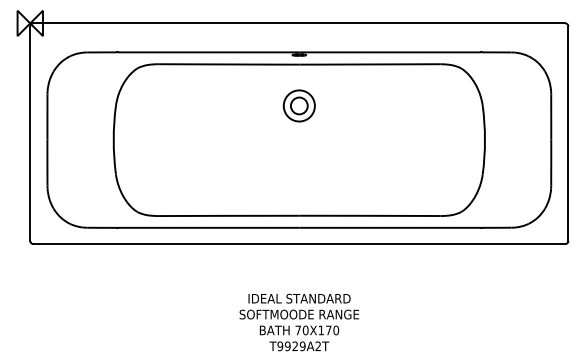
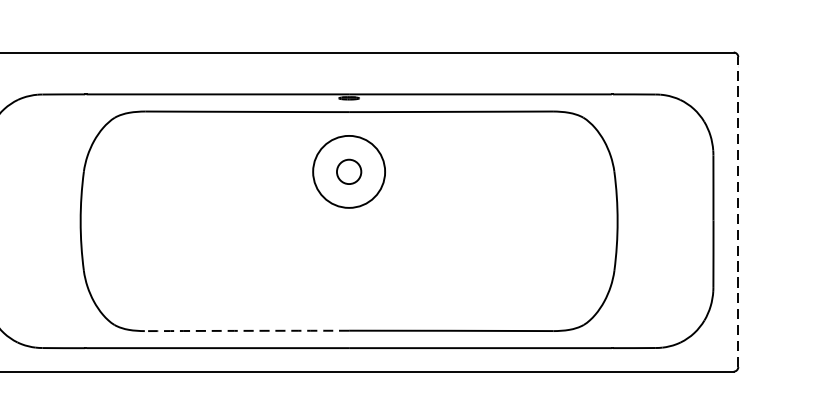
circle: (298, 105) -> (347, 171), size x1.6
line: (568, 133) -> (738, 211), solid -> dashed
arc: (228, 215) -> (246, 330), solid -> dashed

